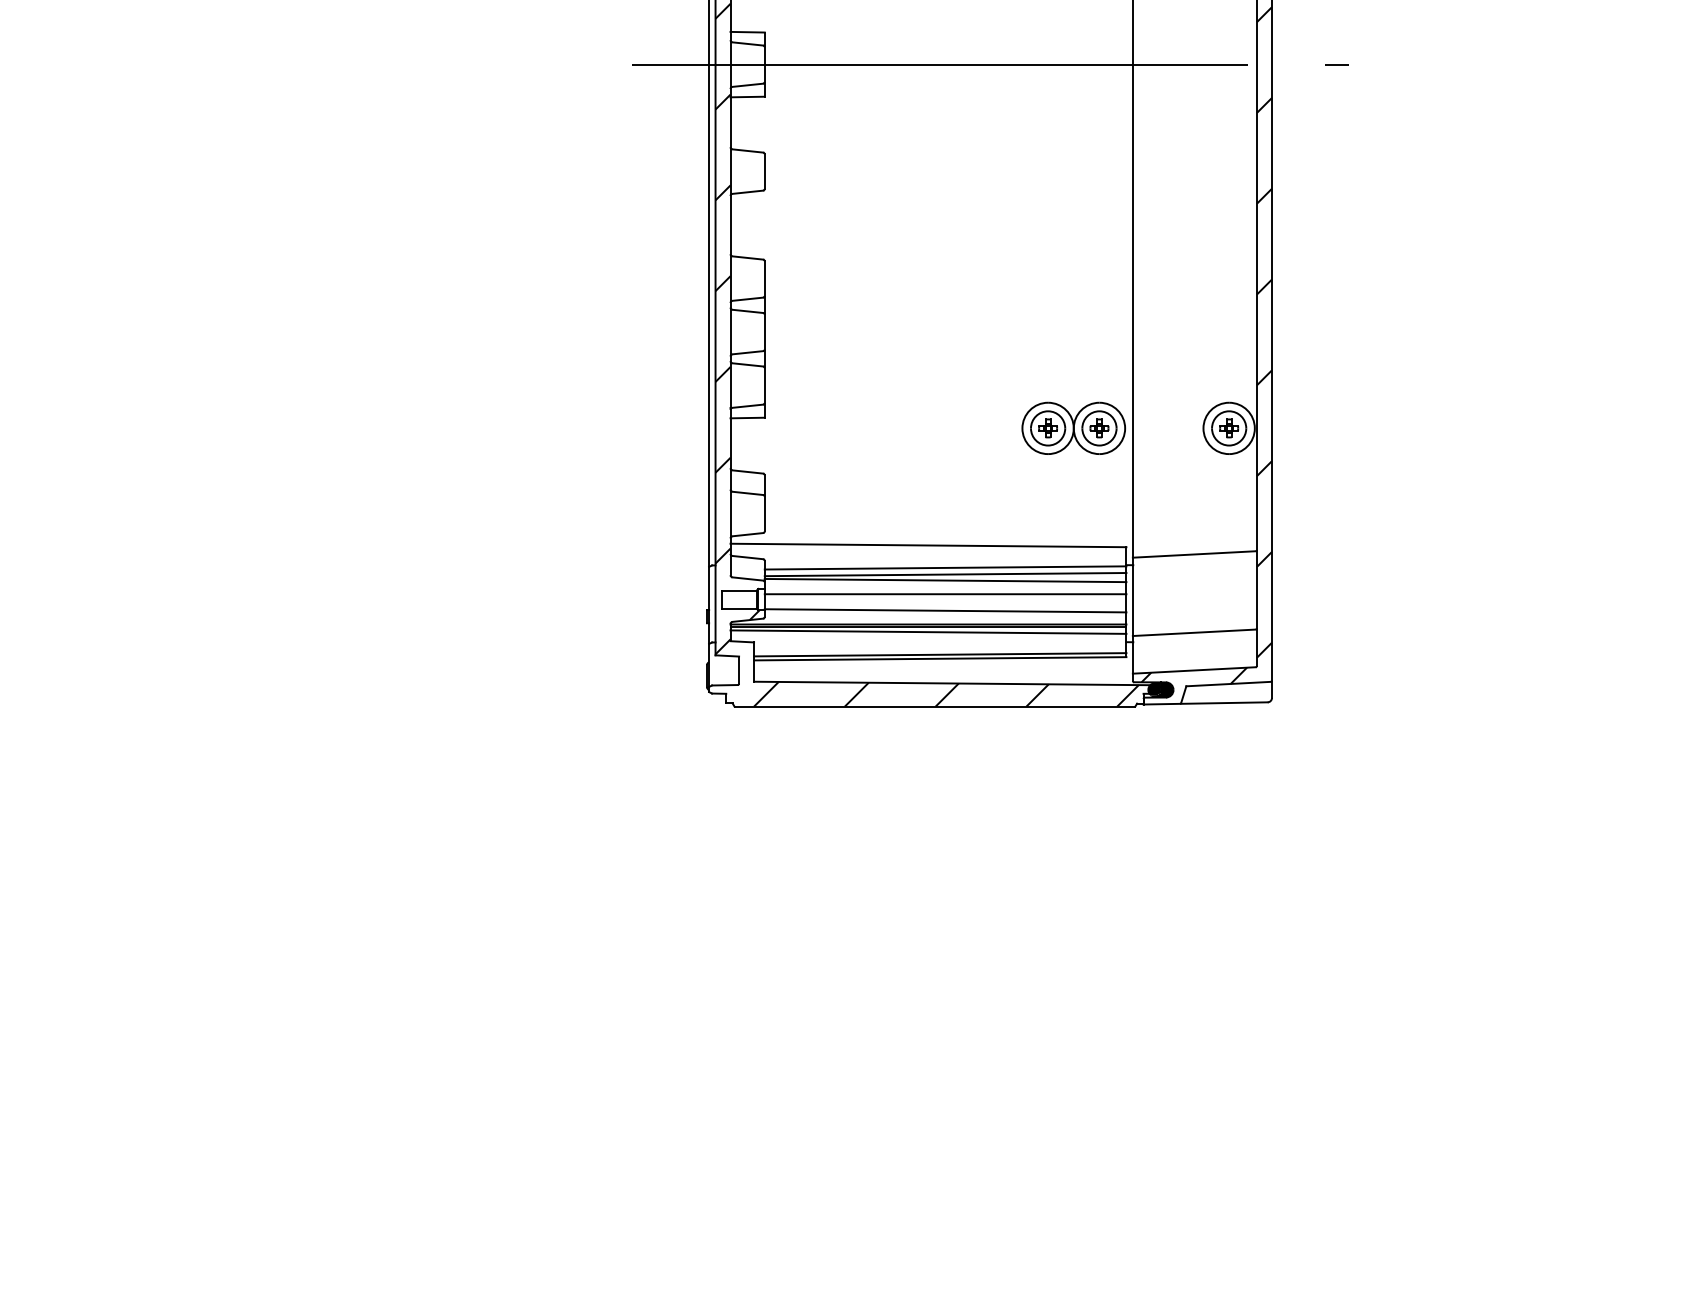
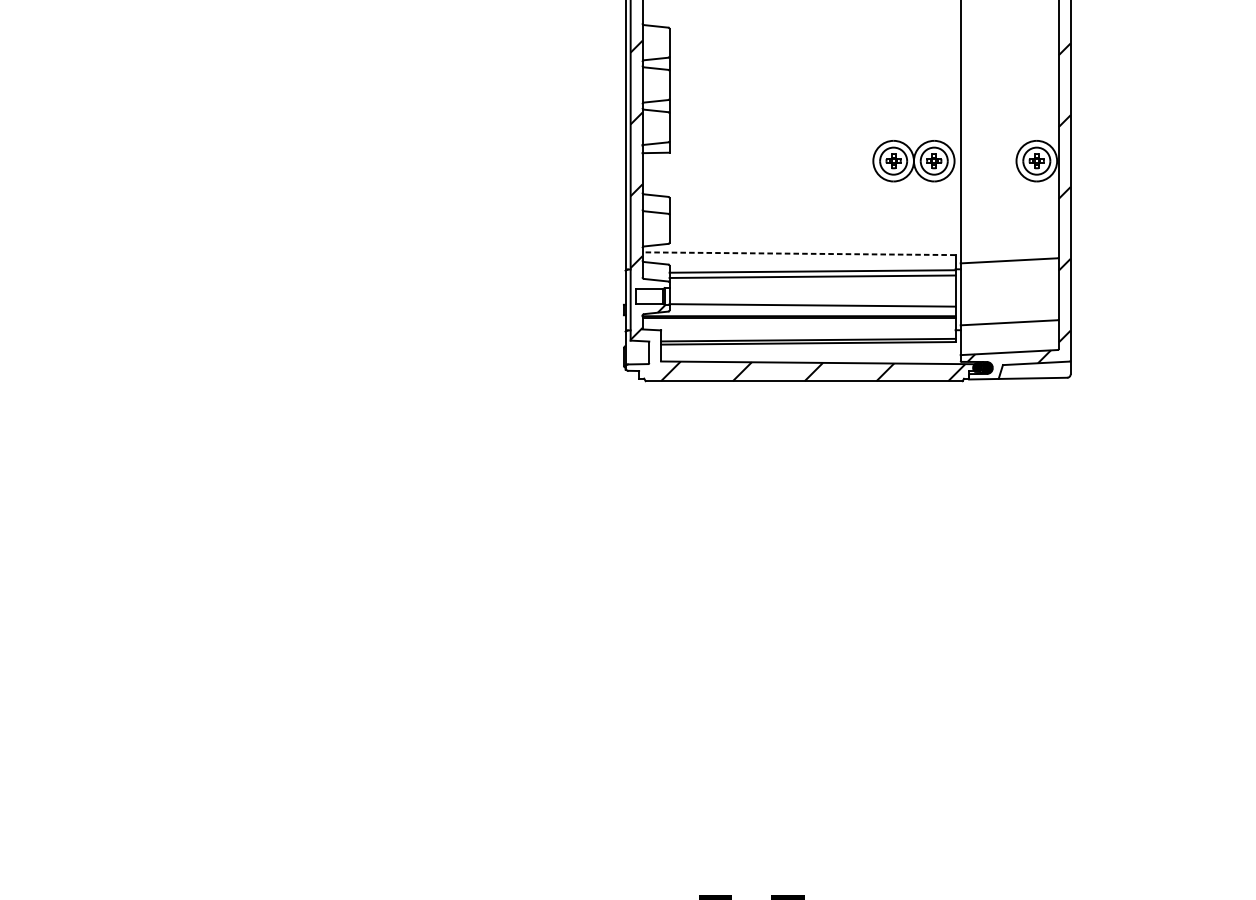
line: (928, 545) -> (799, 253), solid -> dashed
line: (945, 580) -> (812, 281), removed
line: (945, 594) -> (812, 292), removed
line: (928, 631) -> (799, 321), removed

